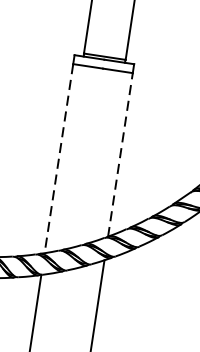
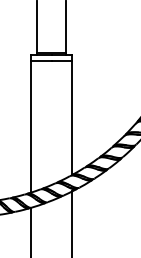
line: (120, 154) -> (72, 117), dashed -> solid
line: (58, 158) -> (30, 126), dashed -> solid

